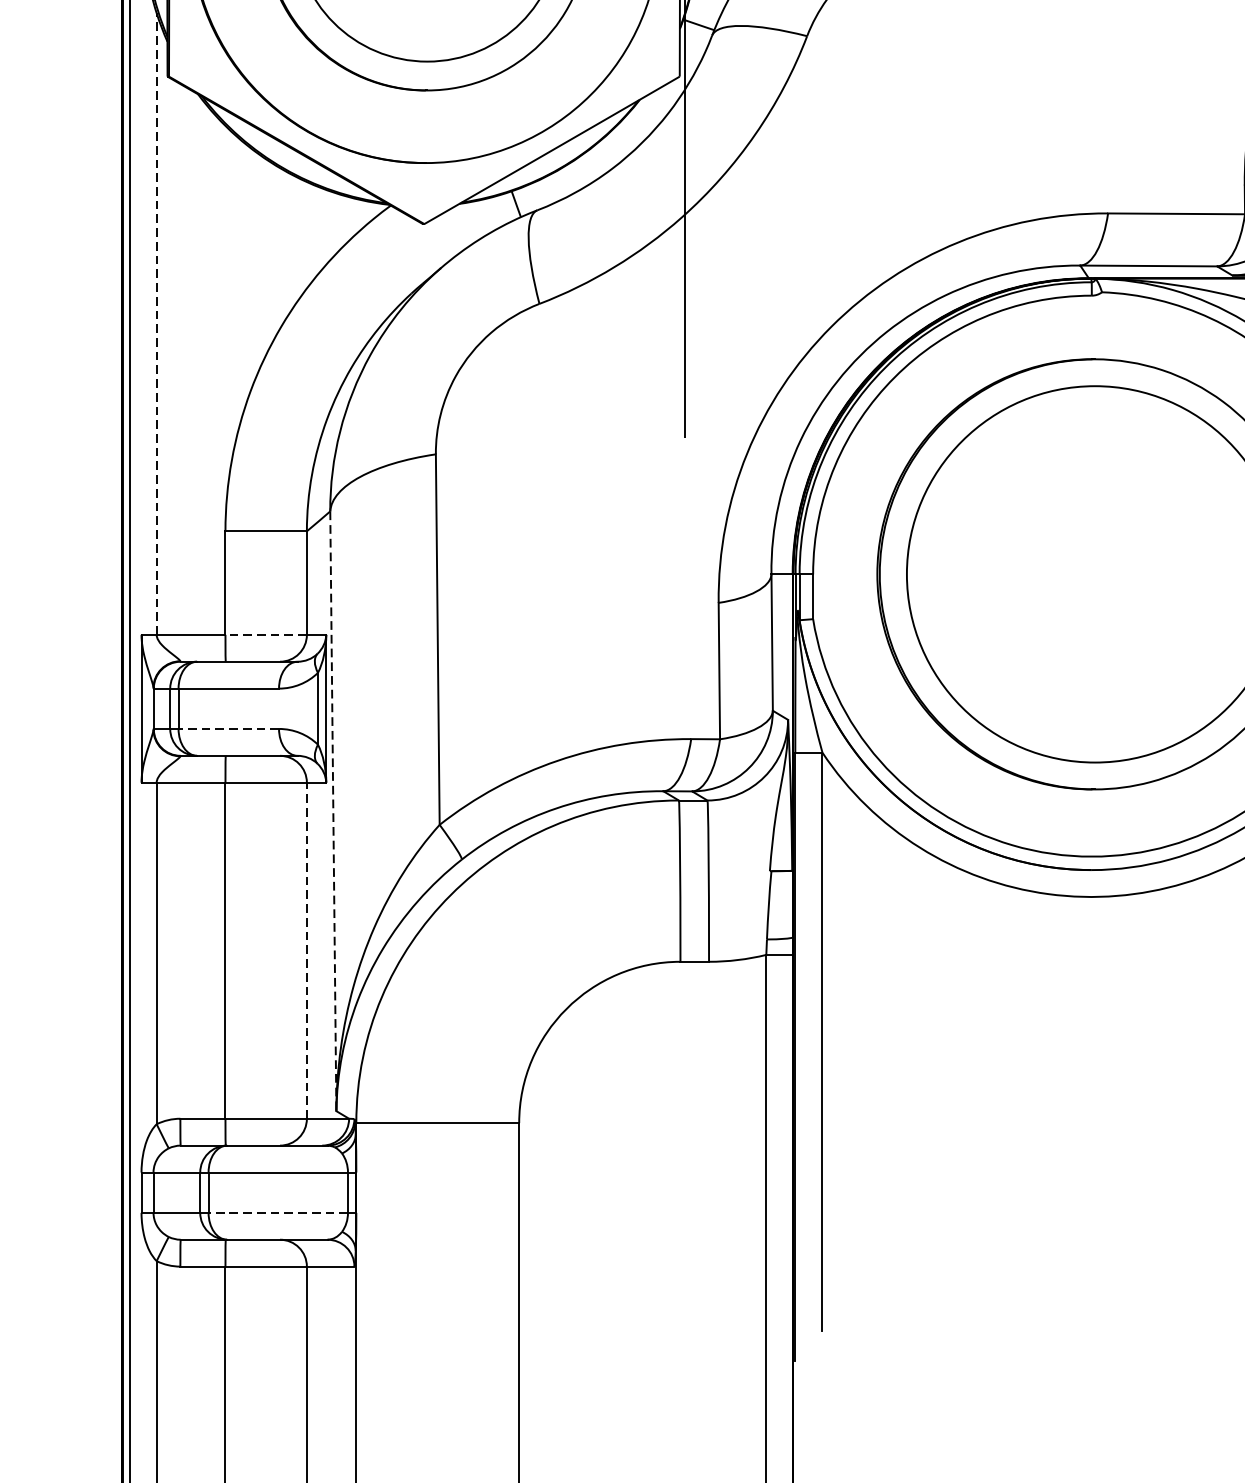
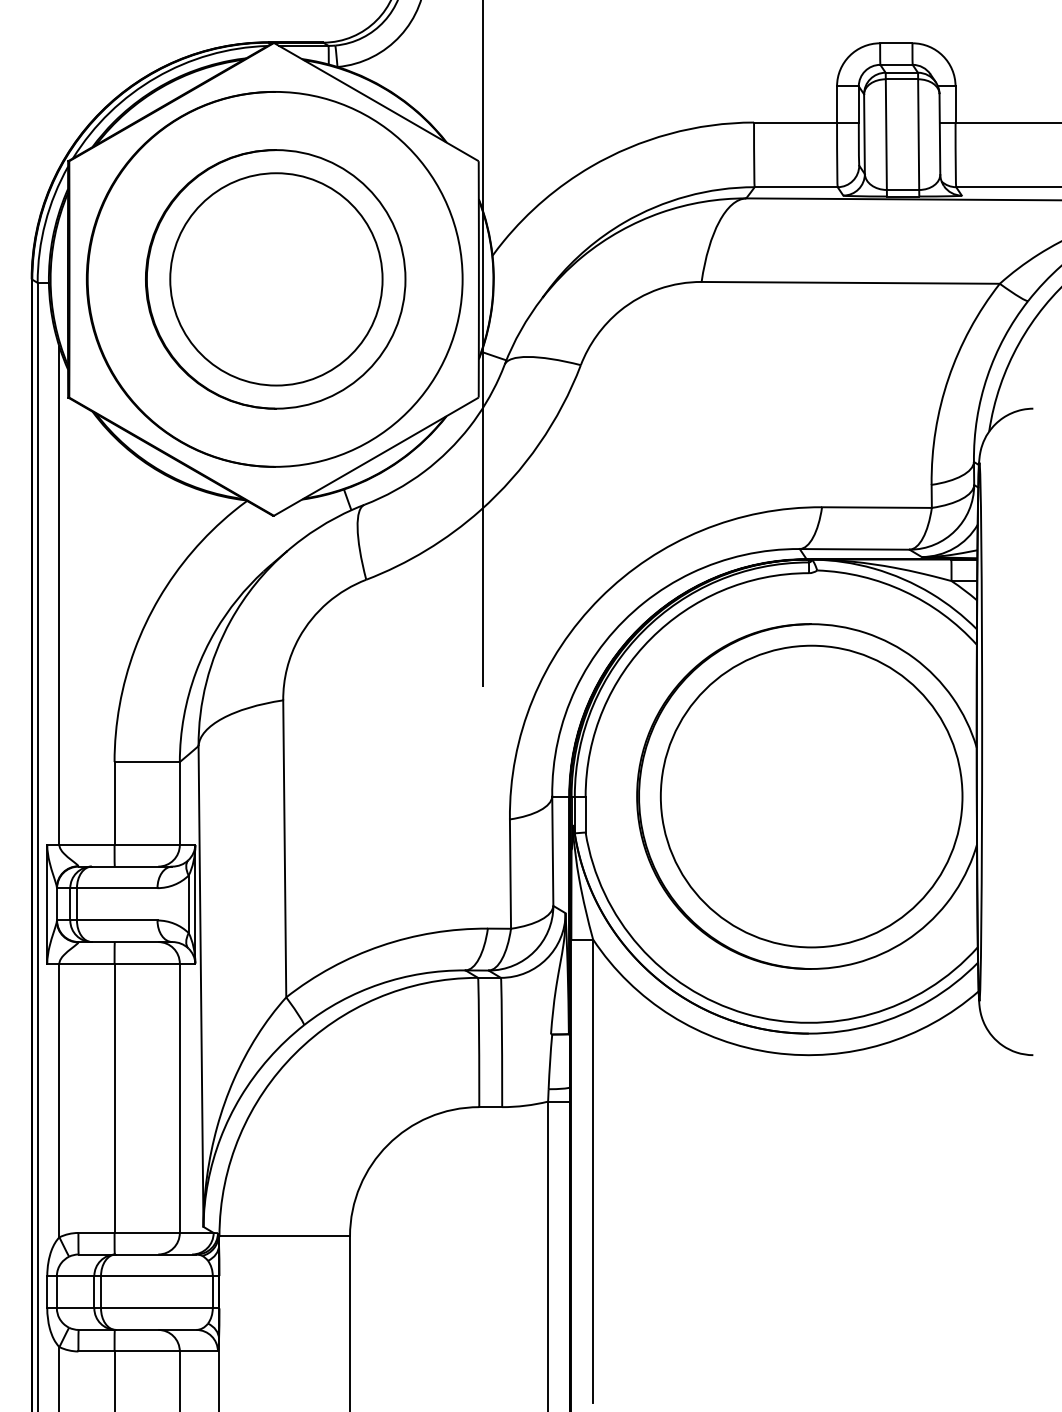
line: (156, 323) -> (59, 595), dashed -> solid
line: (266, 635) -> (147, 845), dashed -> solid
line: (227, 728) -> (116, 920), dashed -> solid
line: (333, 811) -> (201, 986), dashed -> solid
line: (306, 951) -> (179, 1098), dashed -> solid
line: (277, 1212) -> (156, 1308), dashed -> solid

